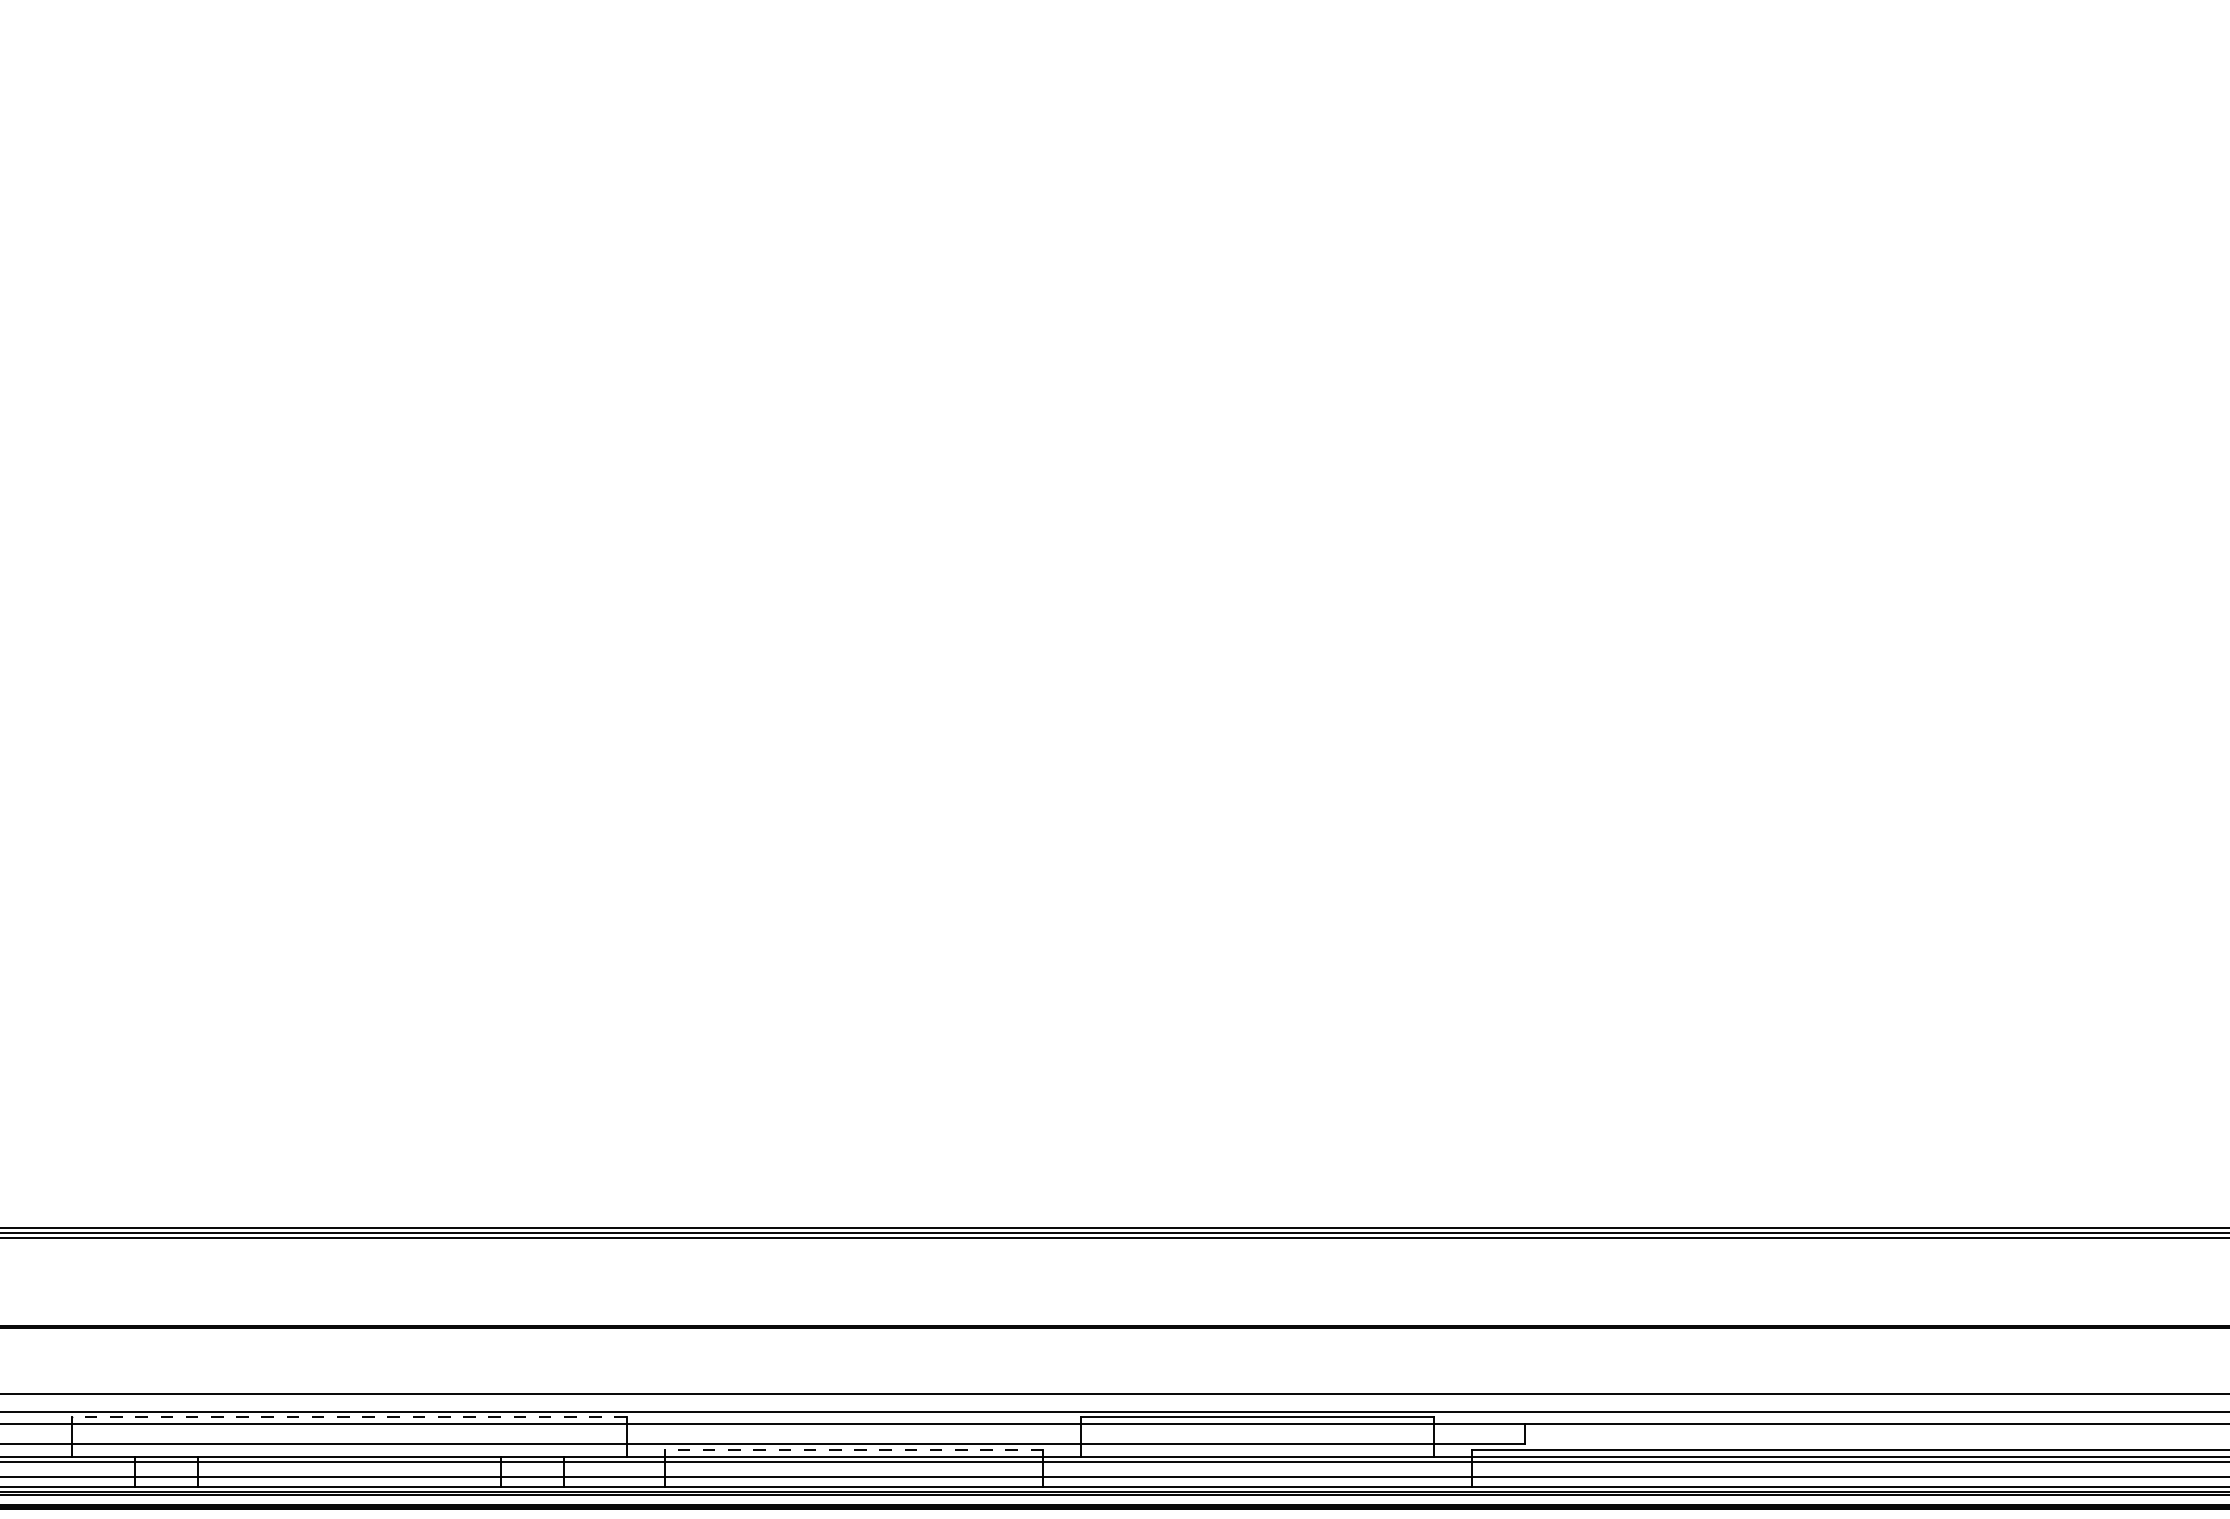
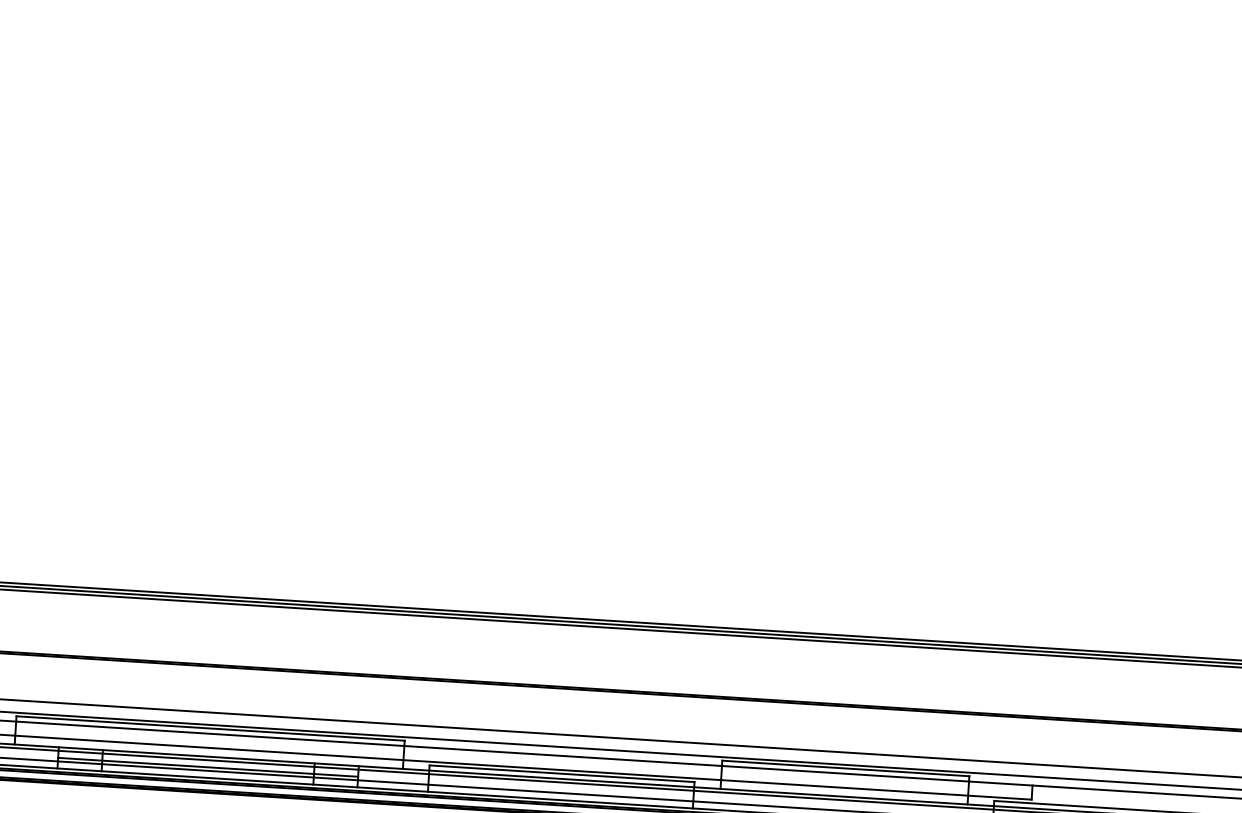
line: (349, 1416) -> (210, 728), dashed -> solid
line: (853, 1449) -> (561, 773), dashed -> solid
line: (349, 1472) -> (208, 767), added

